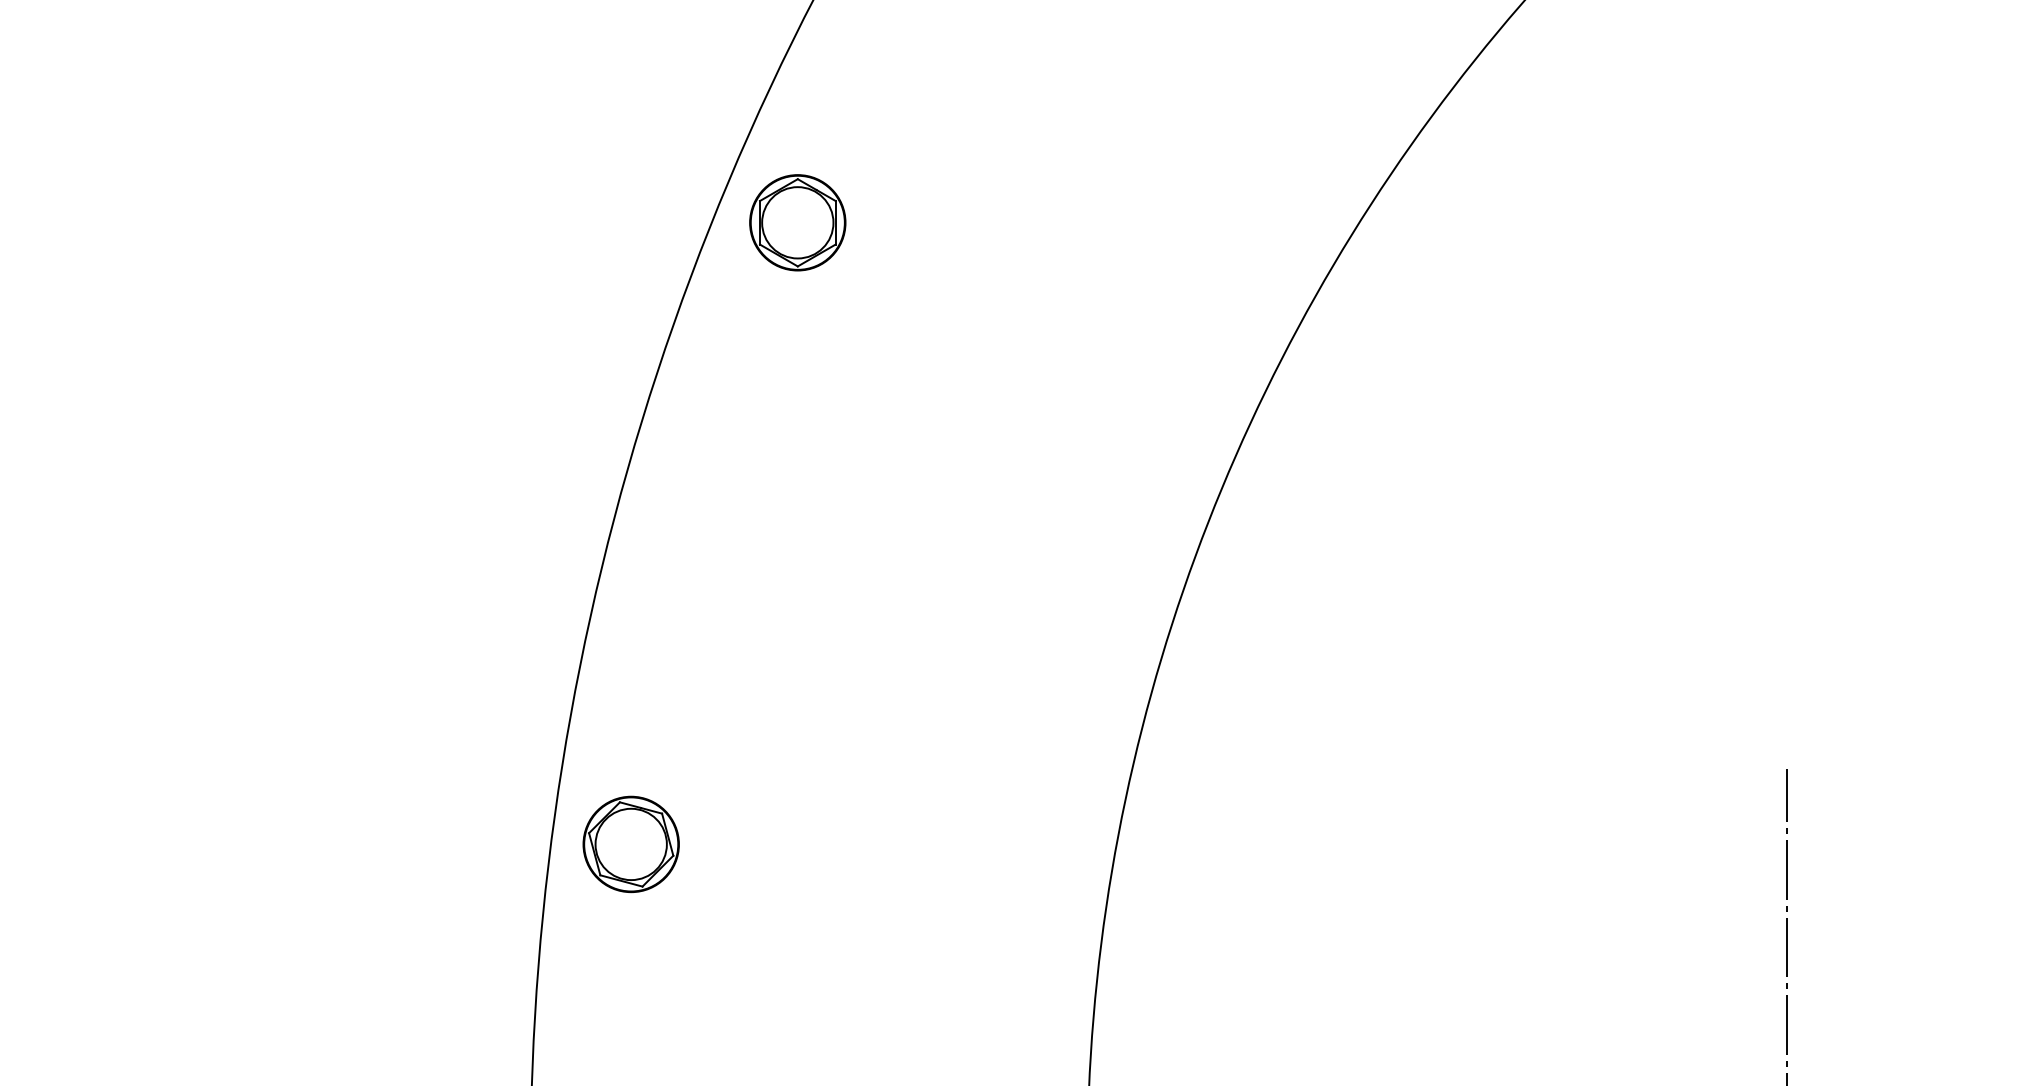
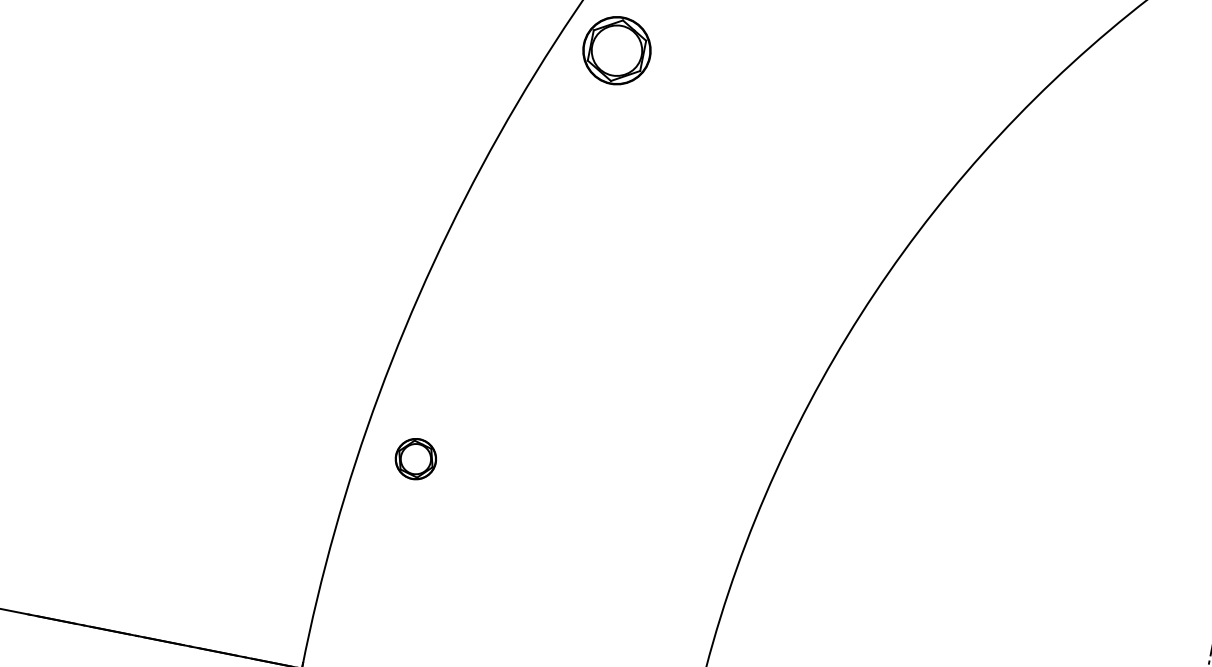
part: (630, 844) -> (415, 459), size x0.6

